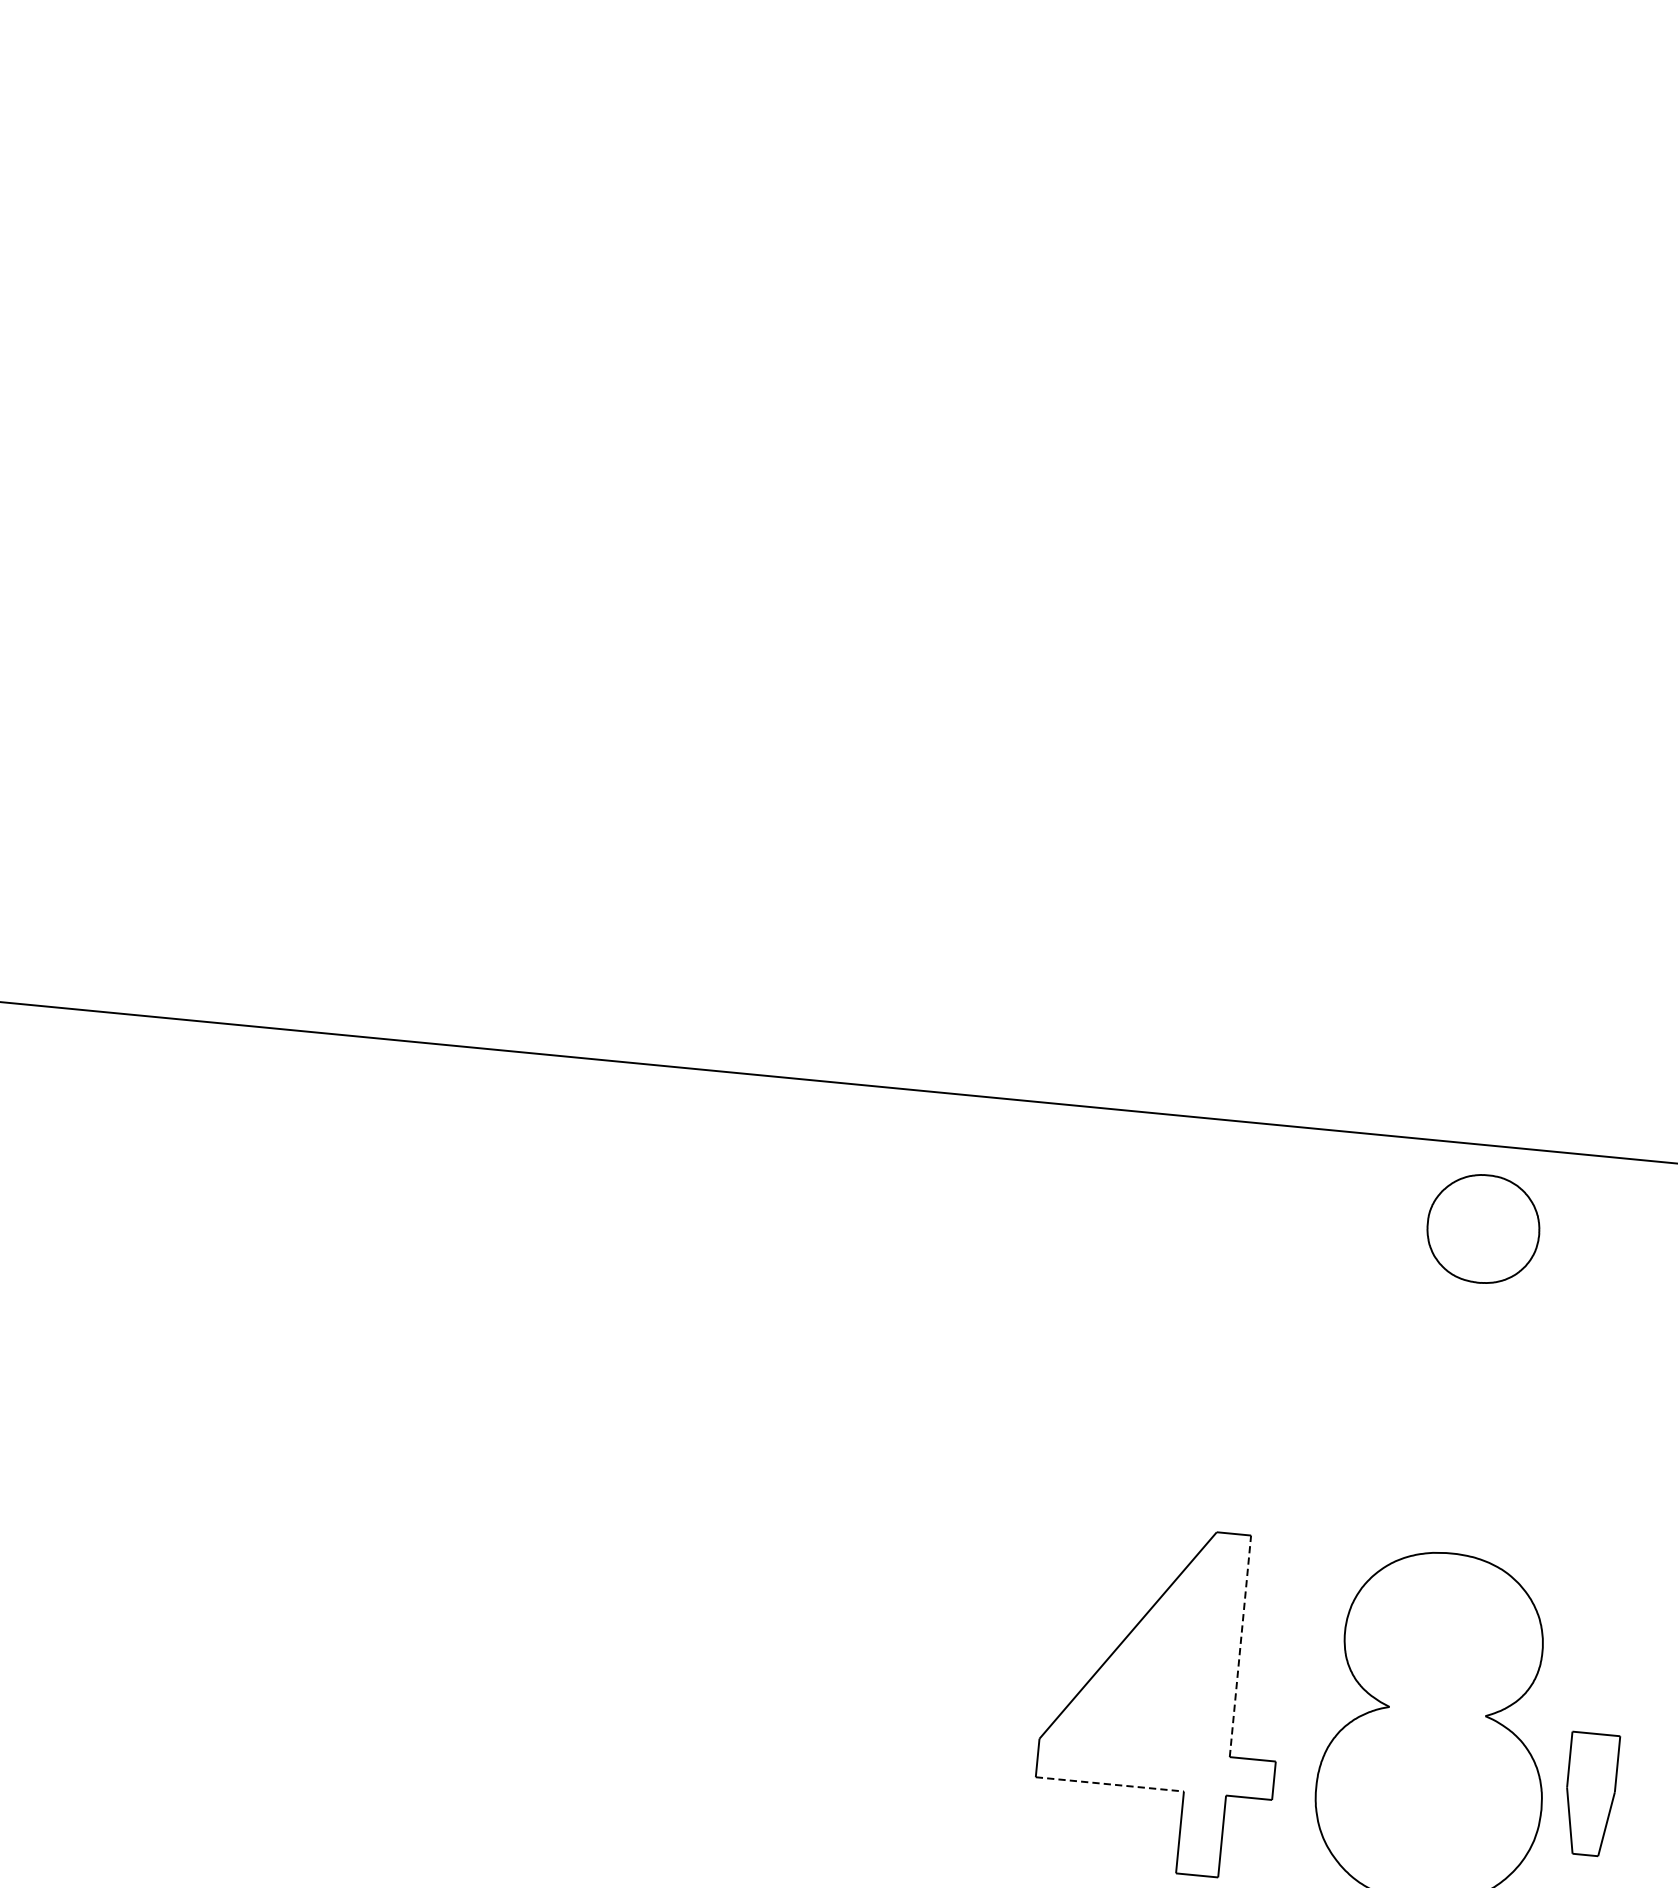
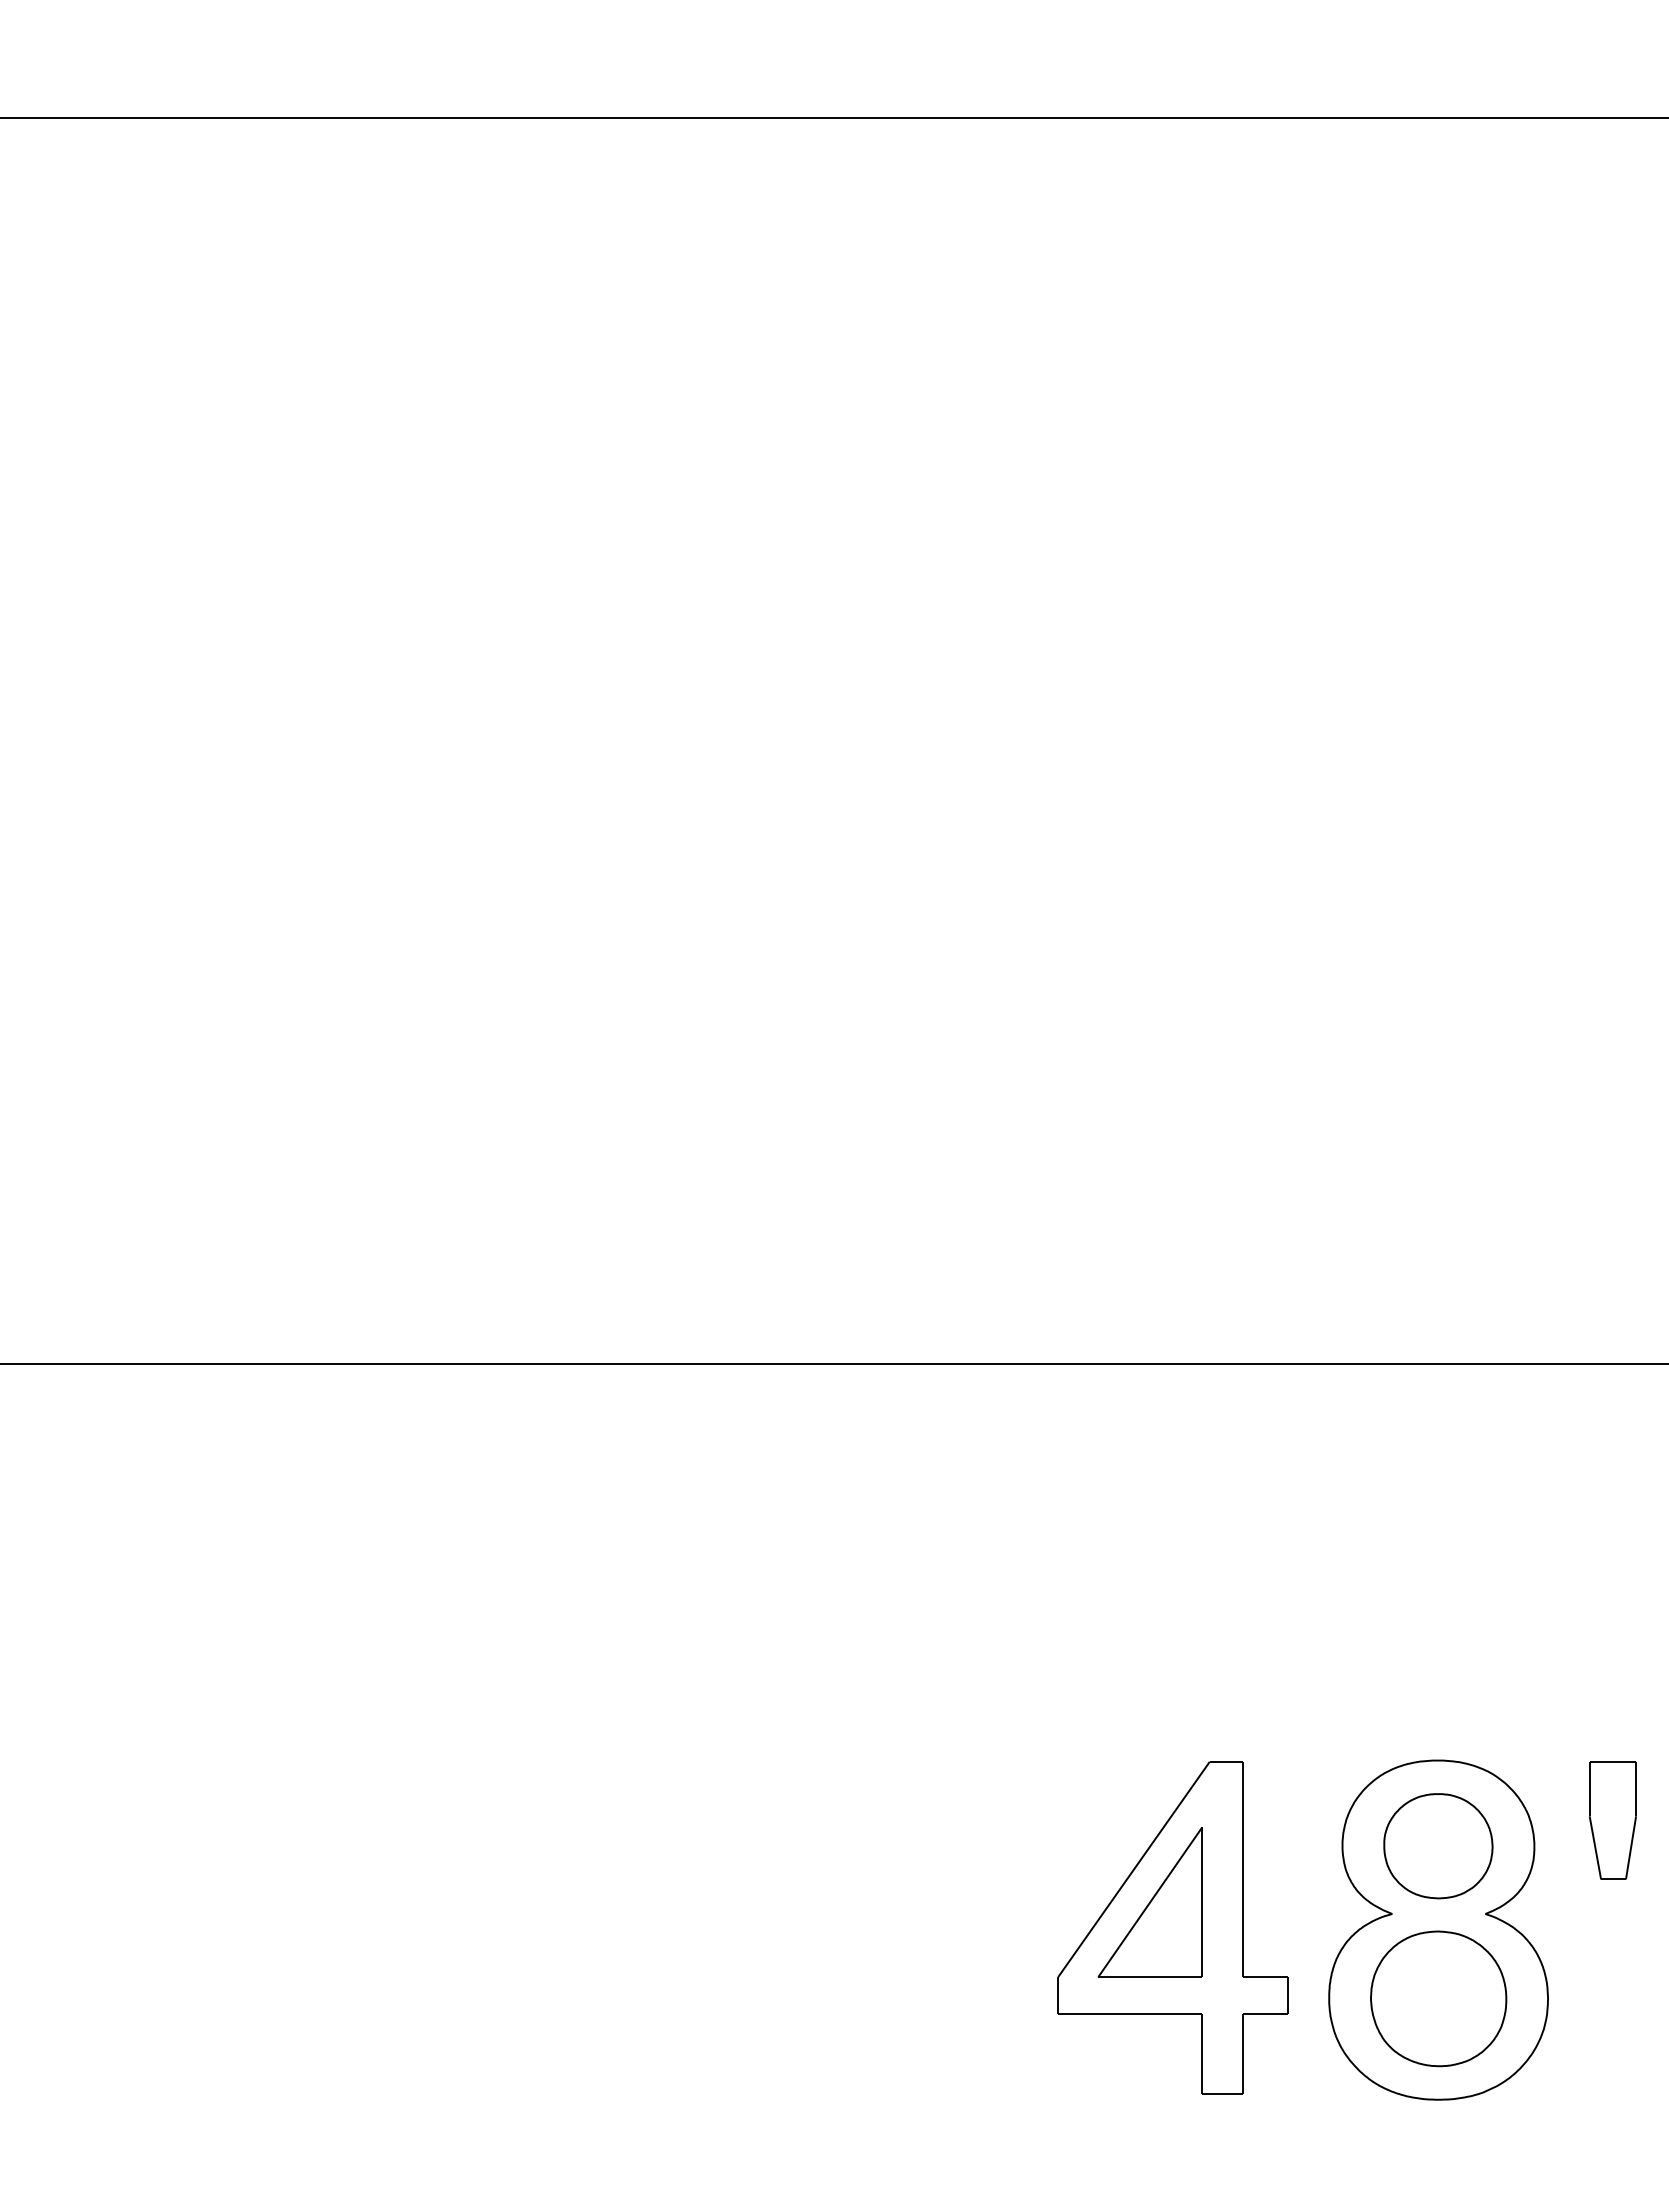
part: (1483, 1229) -> (1438, 1846), moved
line: (1240, 1646) -> (1243, 1869), dashed -> solid
part: (1140, 1671) -> (1149, 1902), added
line: (1110, 1784) -> (1130, 2014), dashed -> solid
part: (1590, 1794) -> (1612, 1820), moved
part: (1428, 1798) -> (1438, 1998), added

